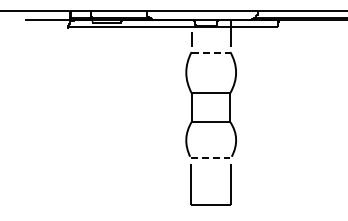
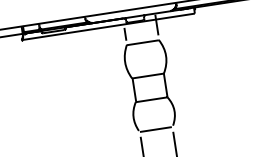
line: (211, 52) -> (143, 42), dashed -> solid
line: (211, 158) -> (156, 129), dashed -> solid

